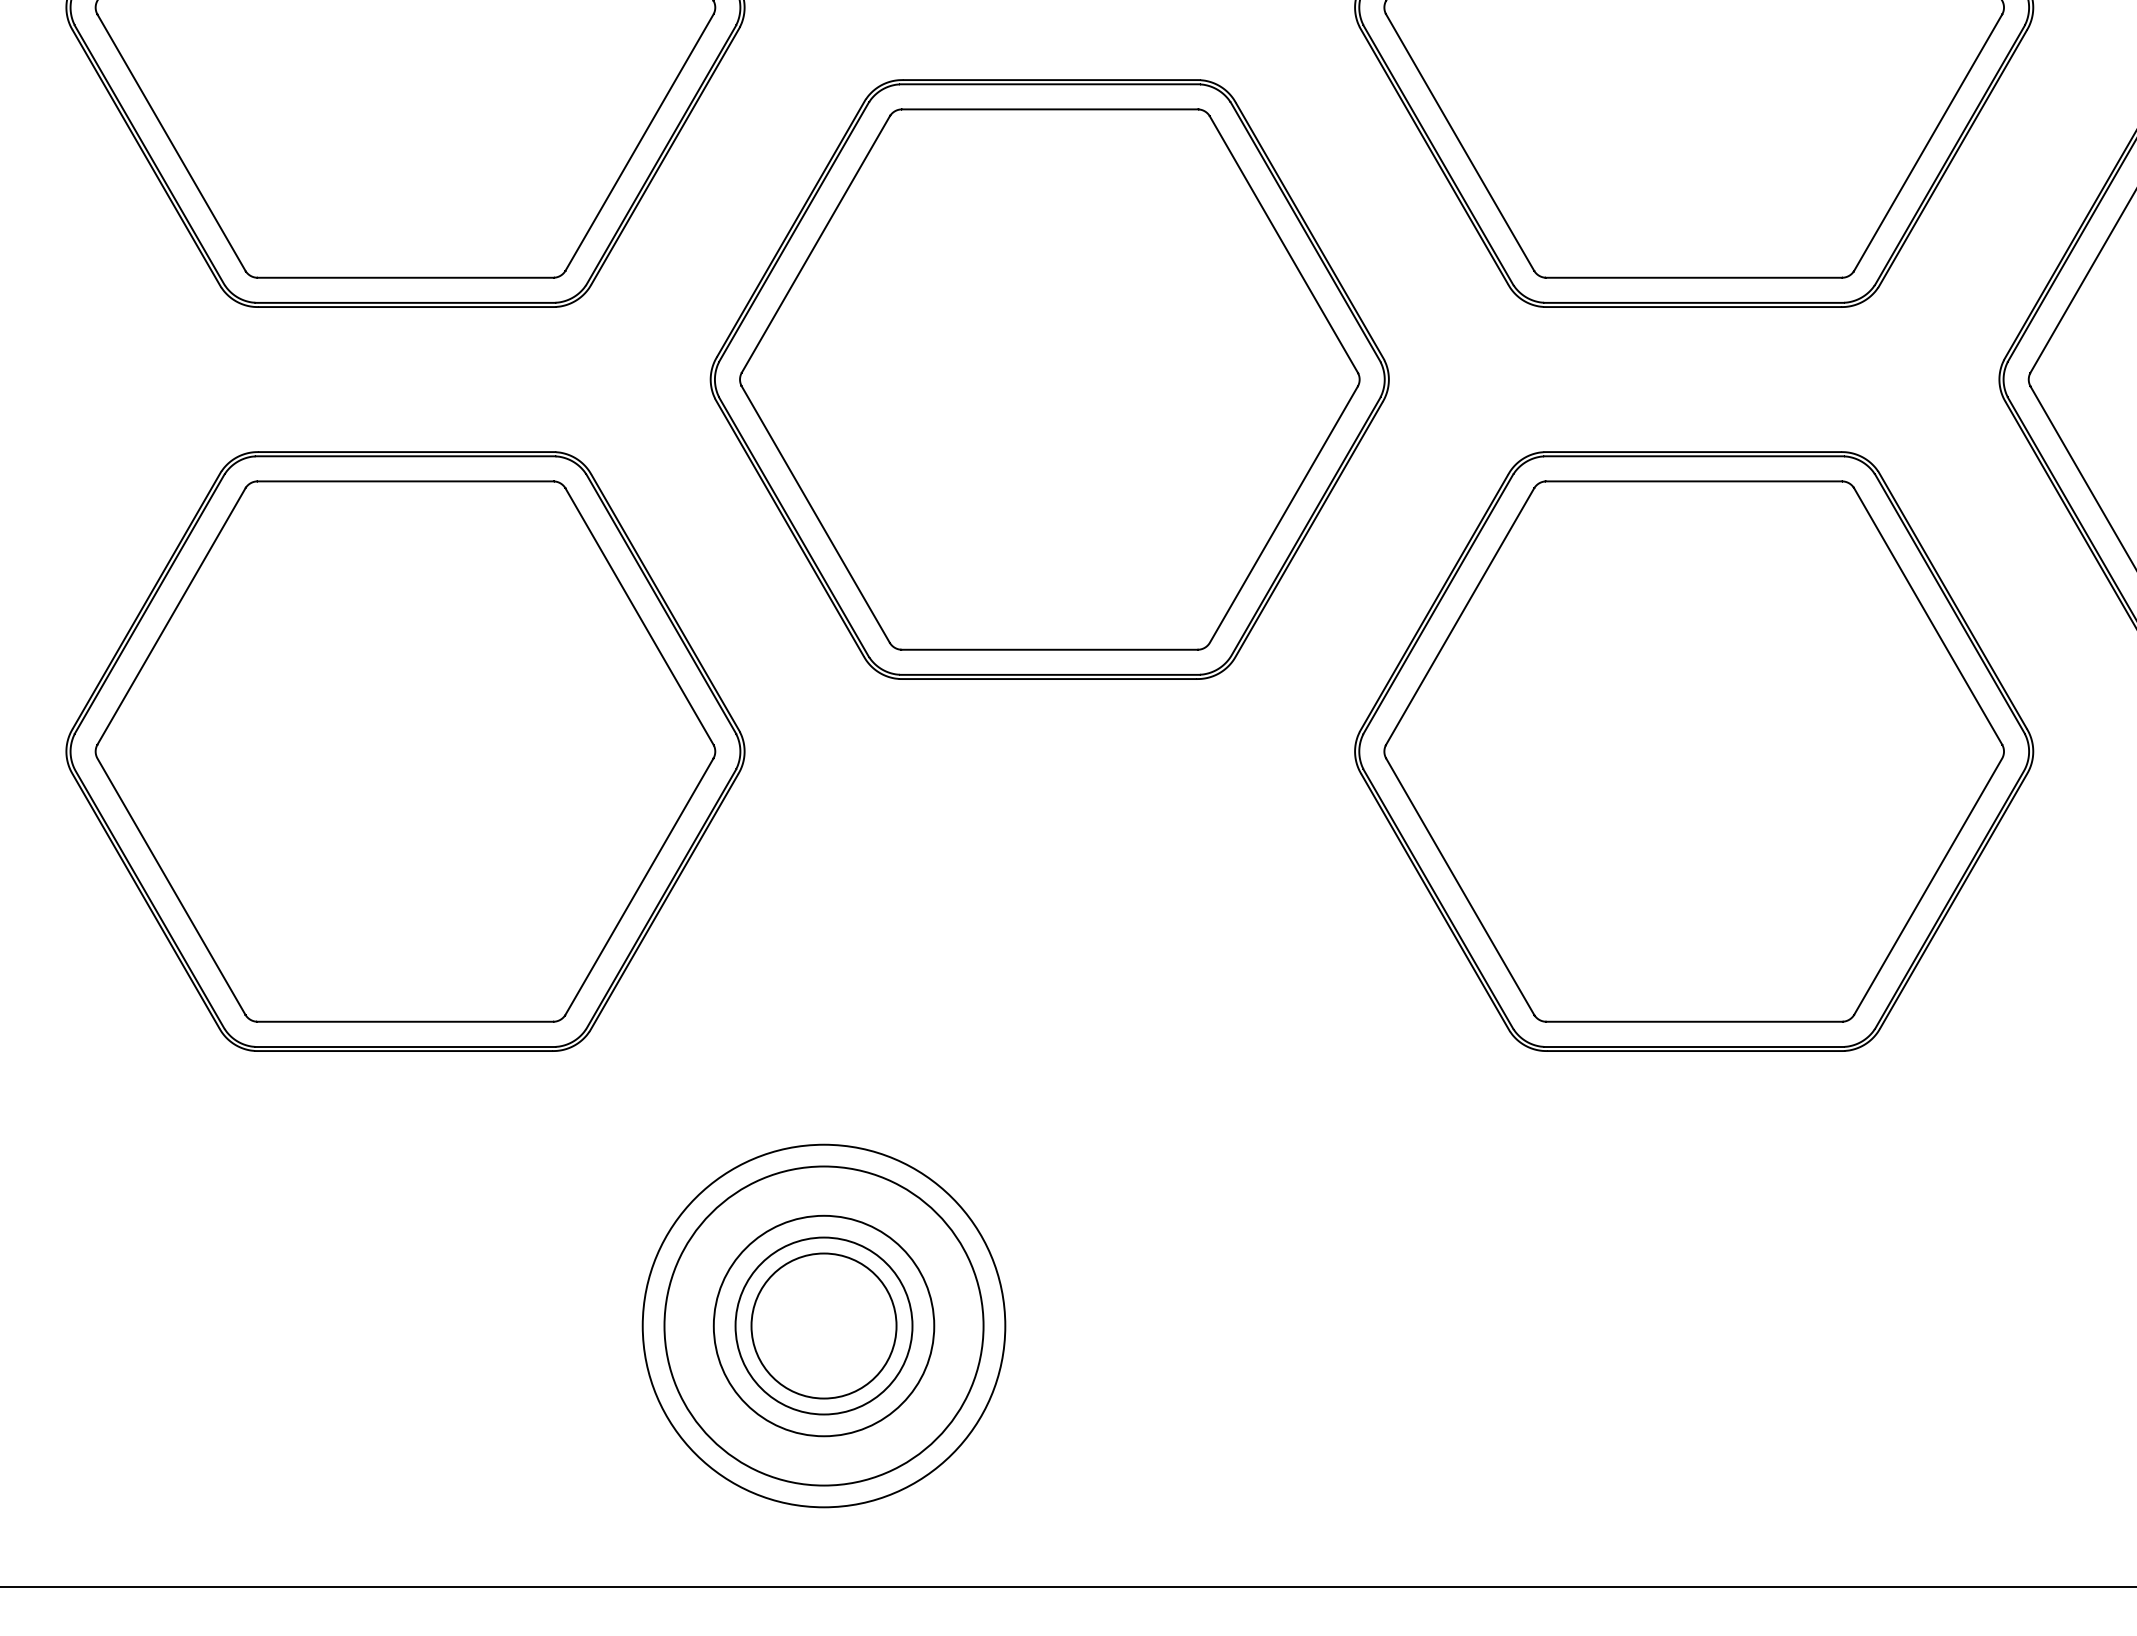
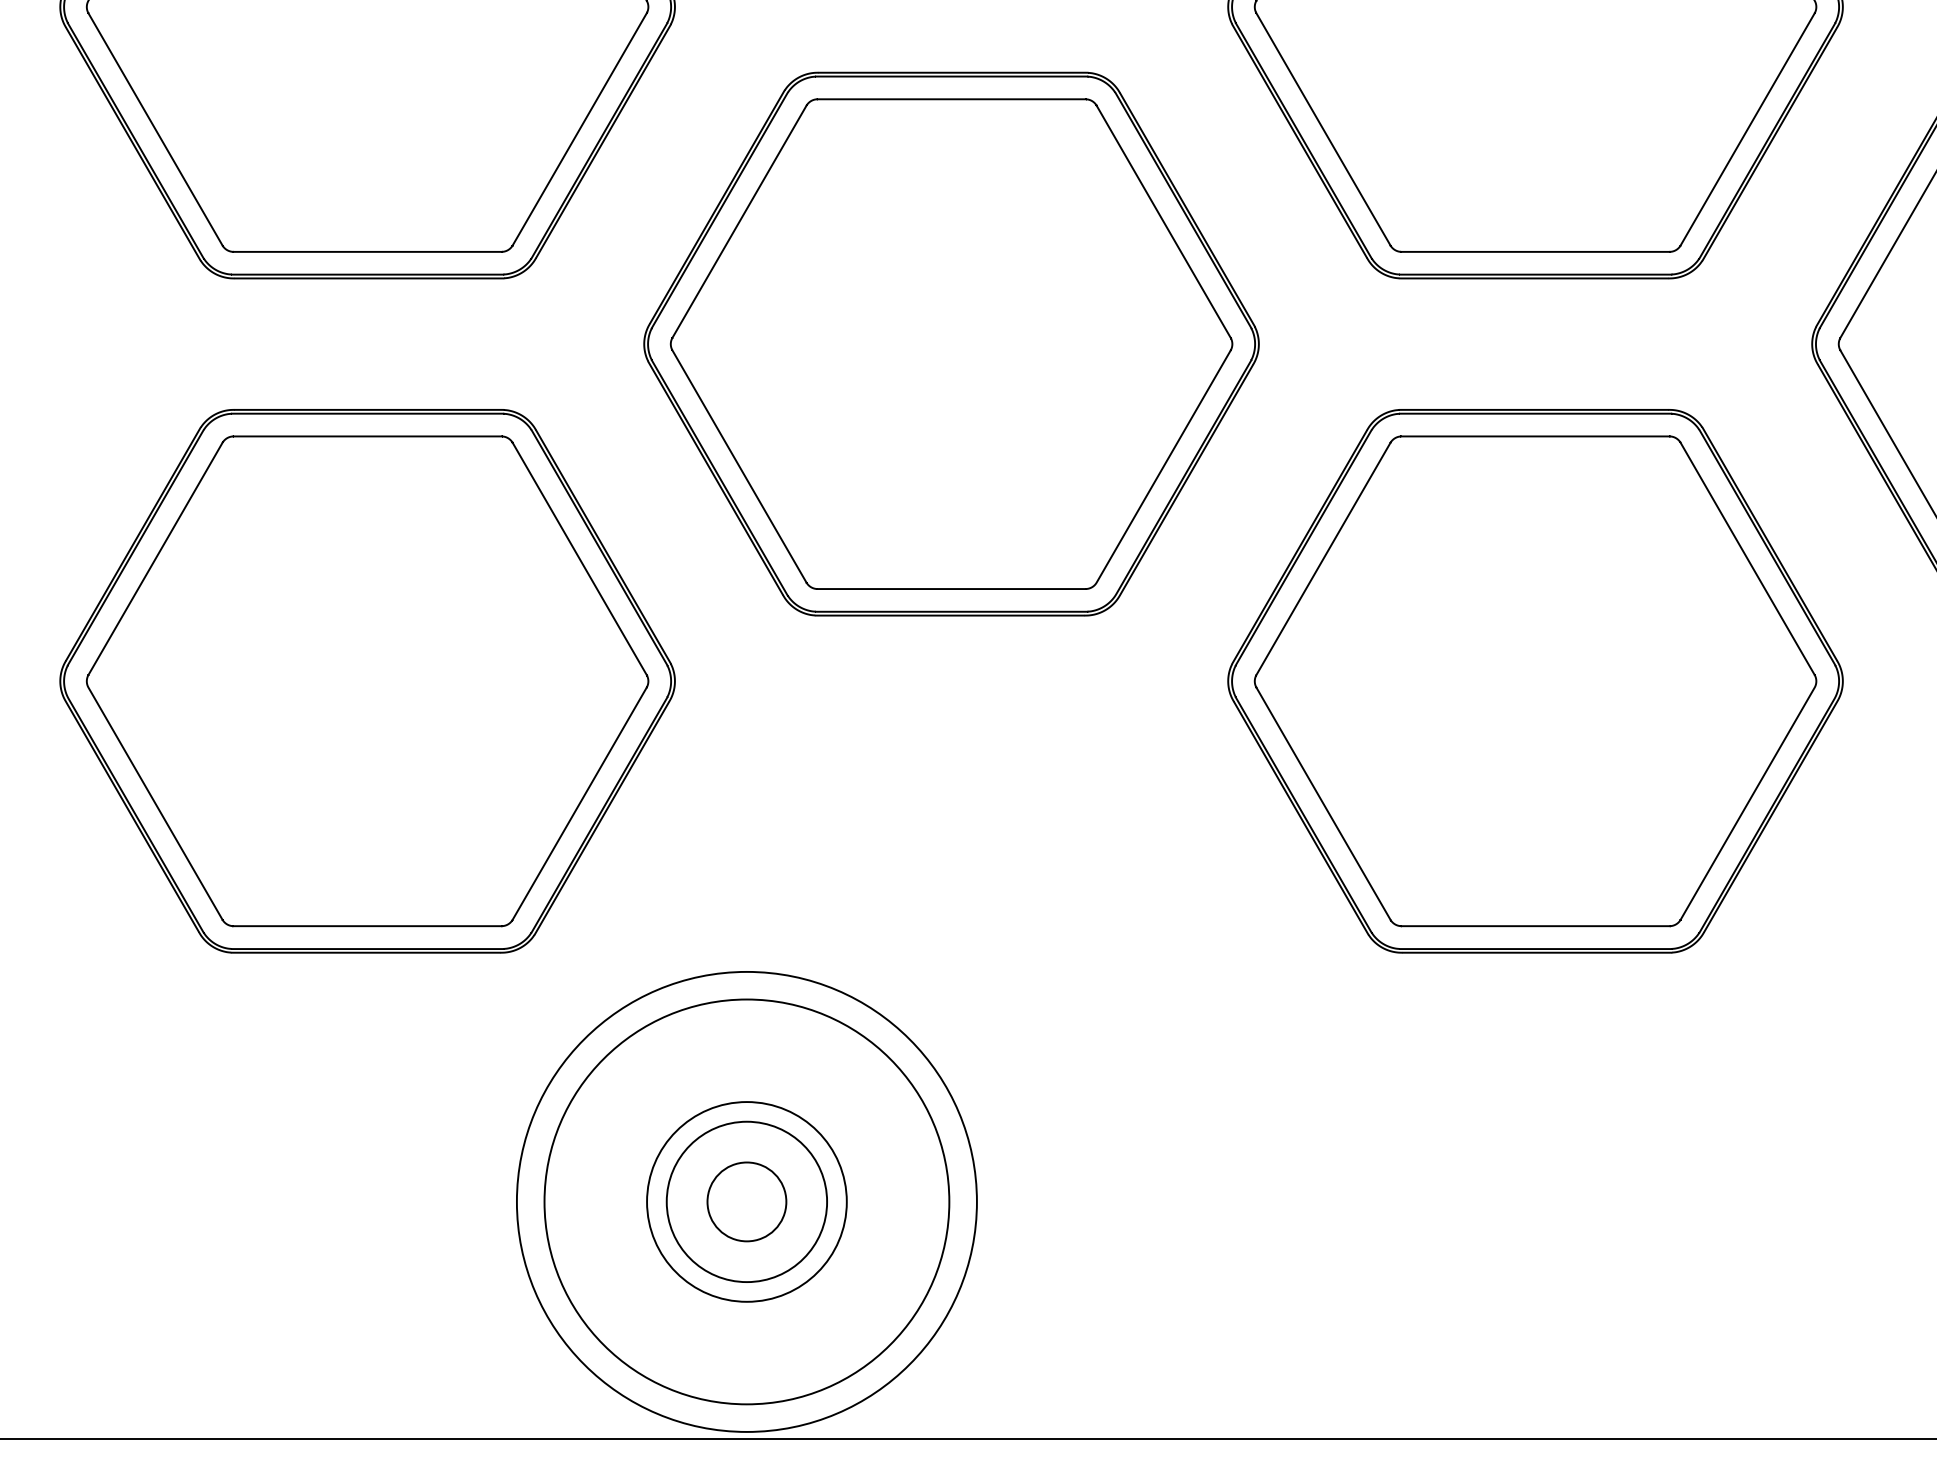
circle: (823, 1325) -> (746, 1201), size x0.6
circle: (823, 1325) -> (746, 1201), size x1.4
circle: (823, 1325) -> (746, 1201), size x1.4

